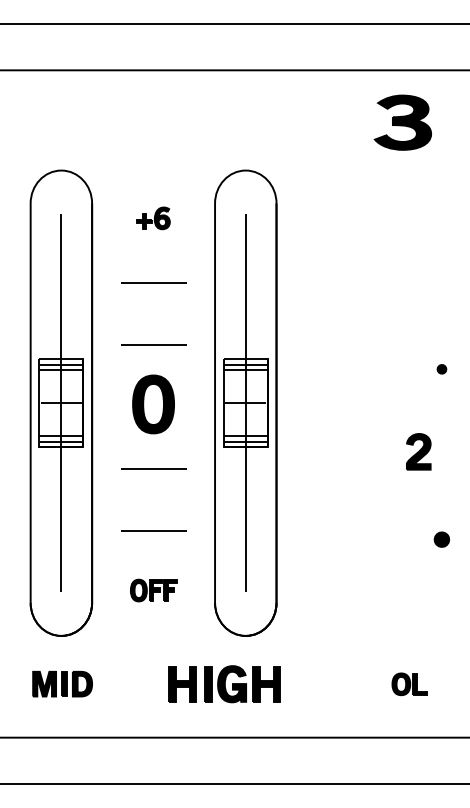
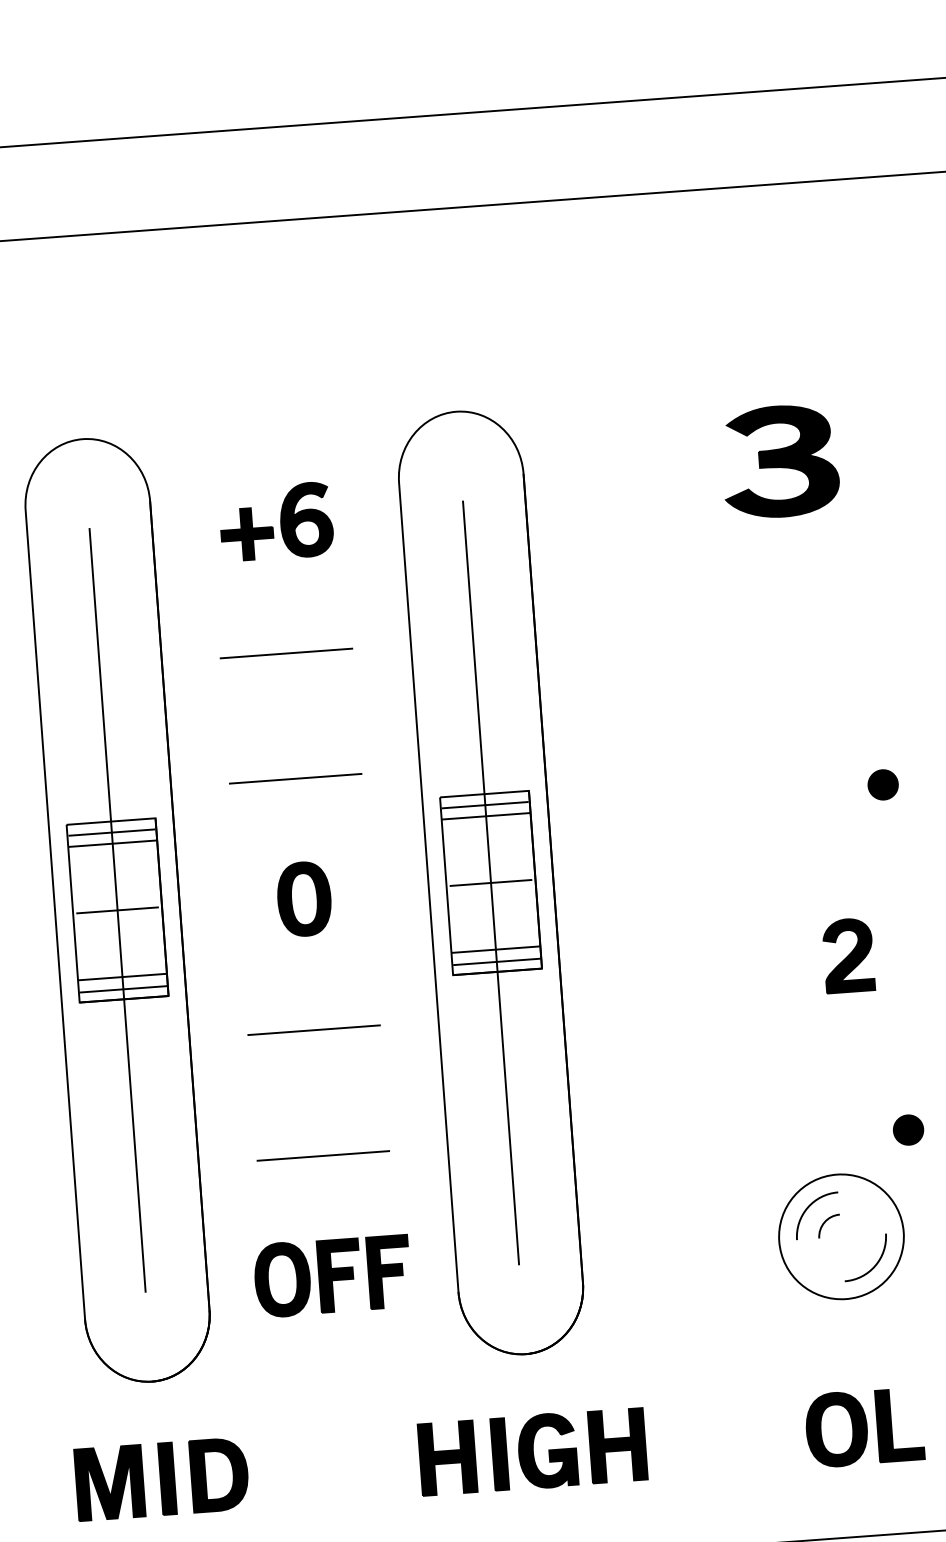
part: (402, 122) -> (779, 461), moved
part: (153, 218) -> (276, 522), size x1.67
part: (441, 369) -> (882, 785), size x1.67
part: (153, 404) -> (304, 899), size x0.62
part: (404, 589) -> (840, 1236), added
part: (153, 590) -> (331, 1275), size x1.67
part: (62, 683) -> (161, 1477), size x1.43
part: (224, 684) -> (532, 1452), moved
part: (409, 684) -> (864, 1428), size x1.67

